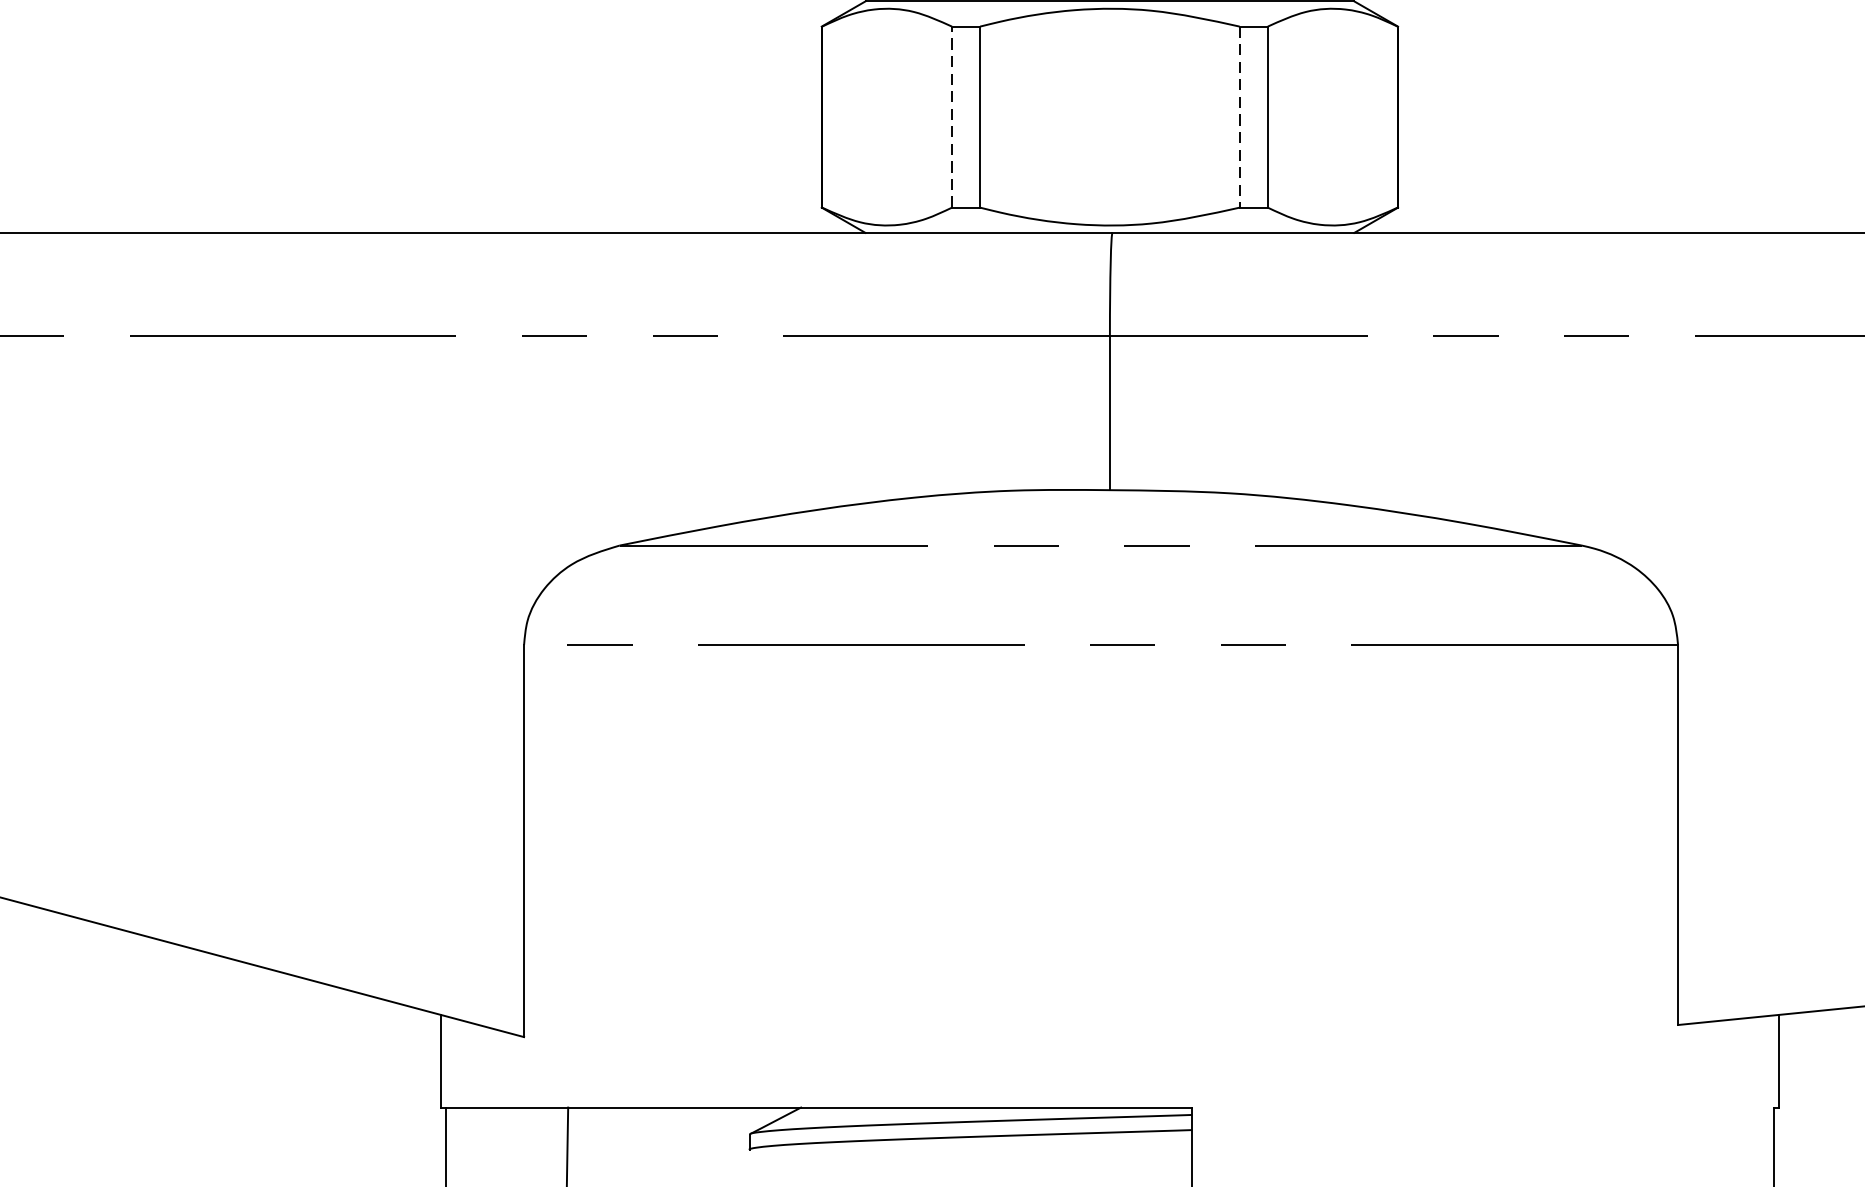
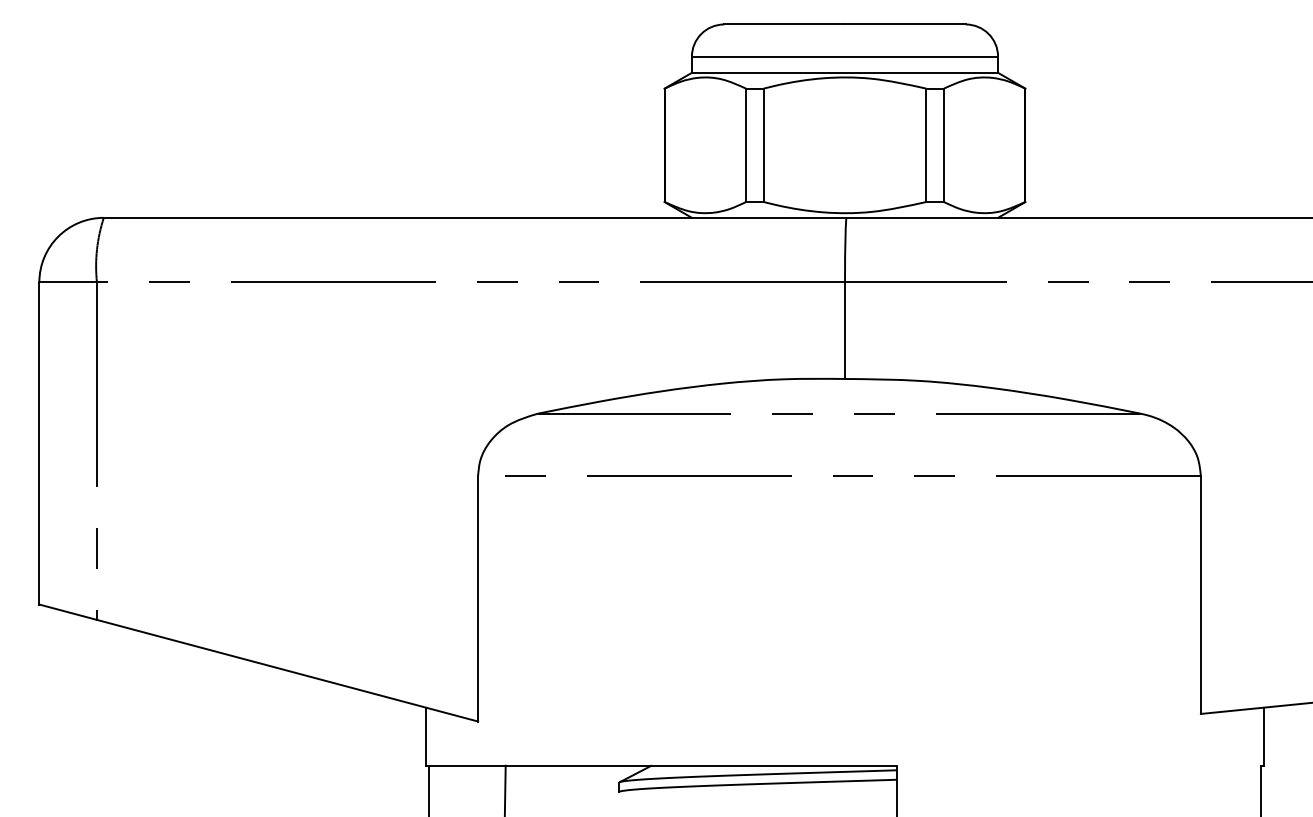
line: (952, 117) -> (746, 145), dashed -> solid
line: (1240, 117) -> (926, 145), dashed -> solid

